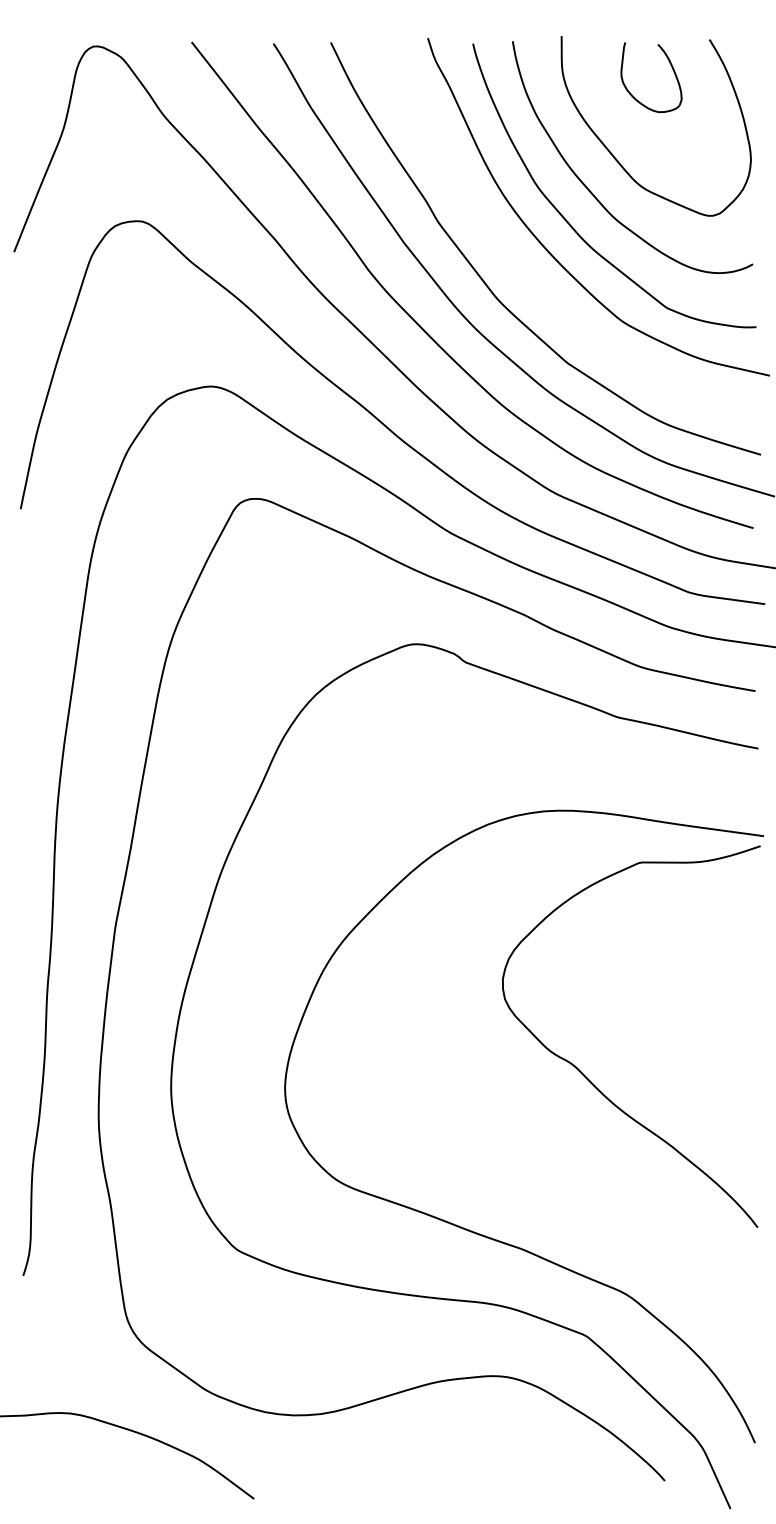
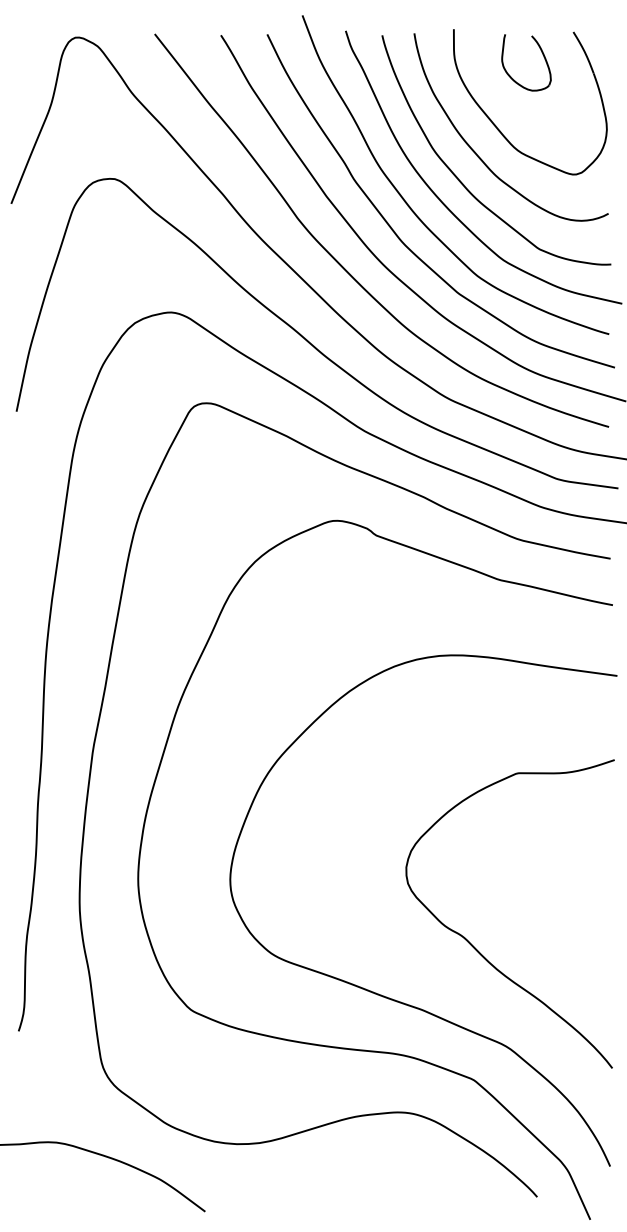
curve: (509, 256) -> (411, 207), added
curve: (588, 1078) -> (475, 947), moved

